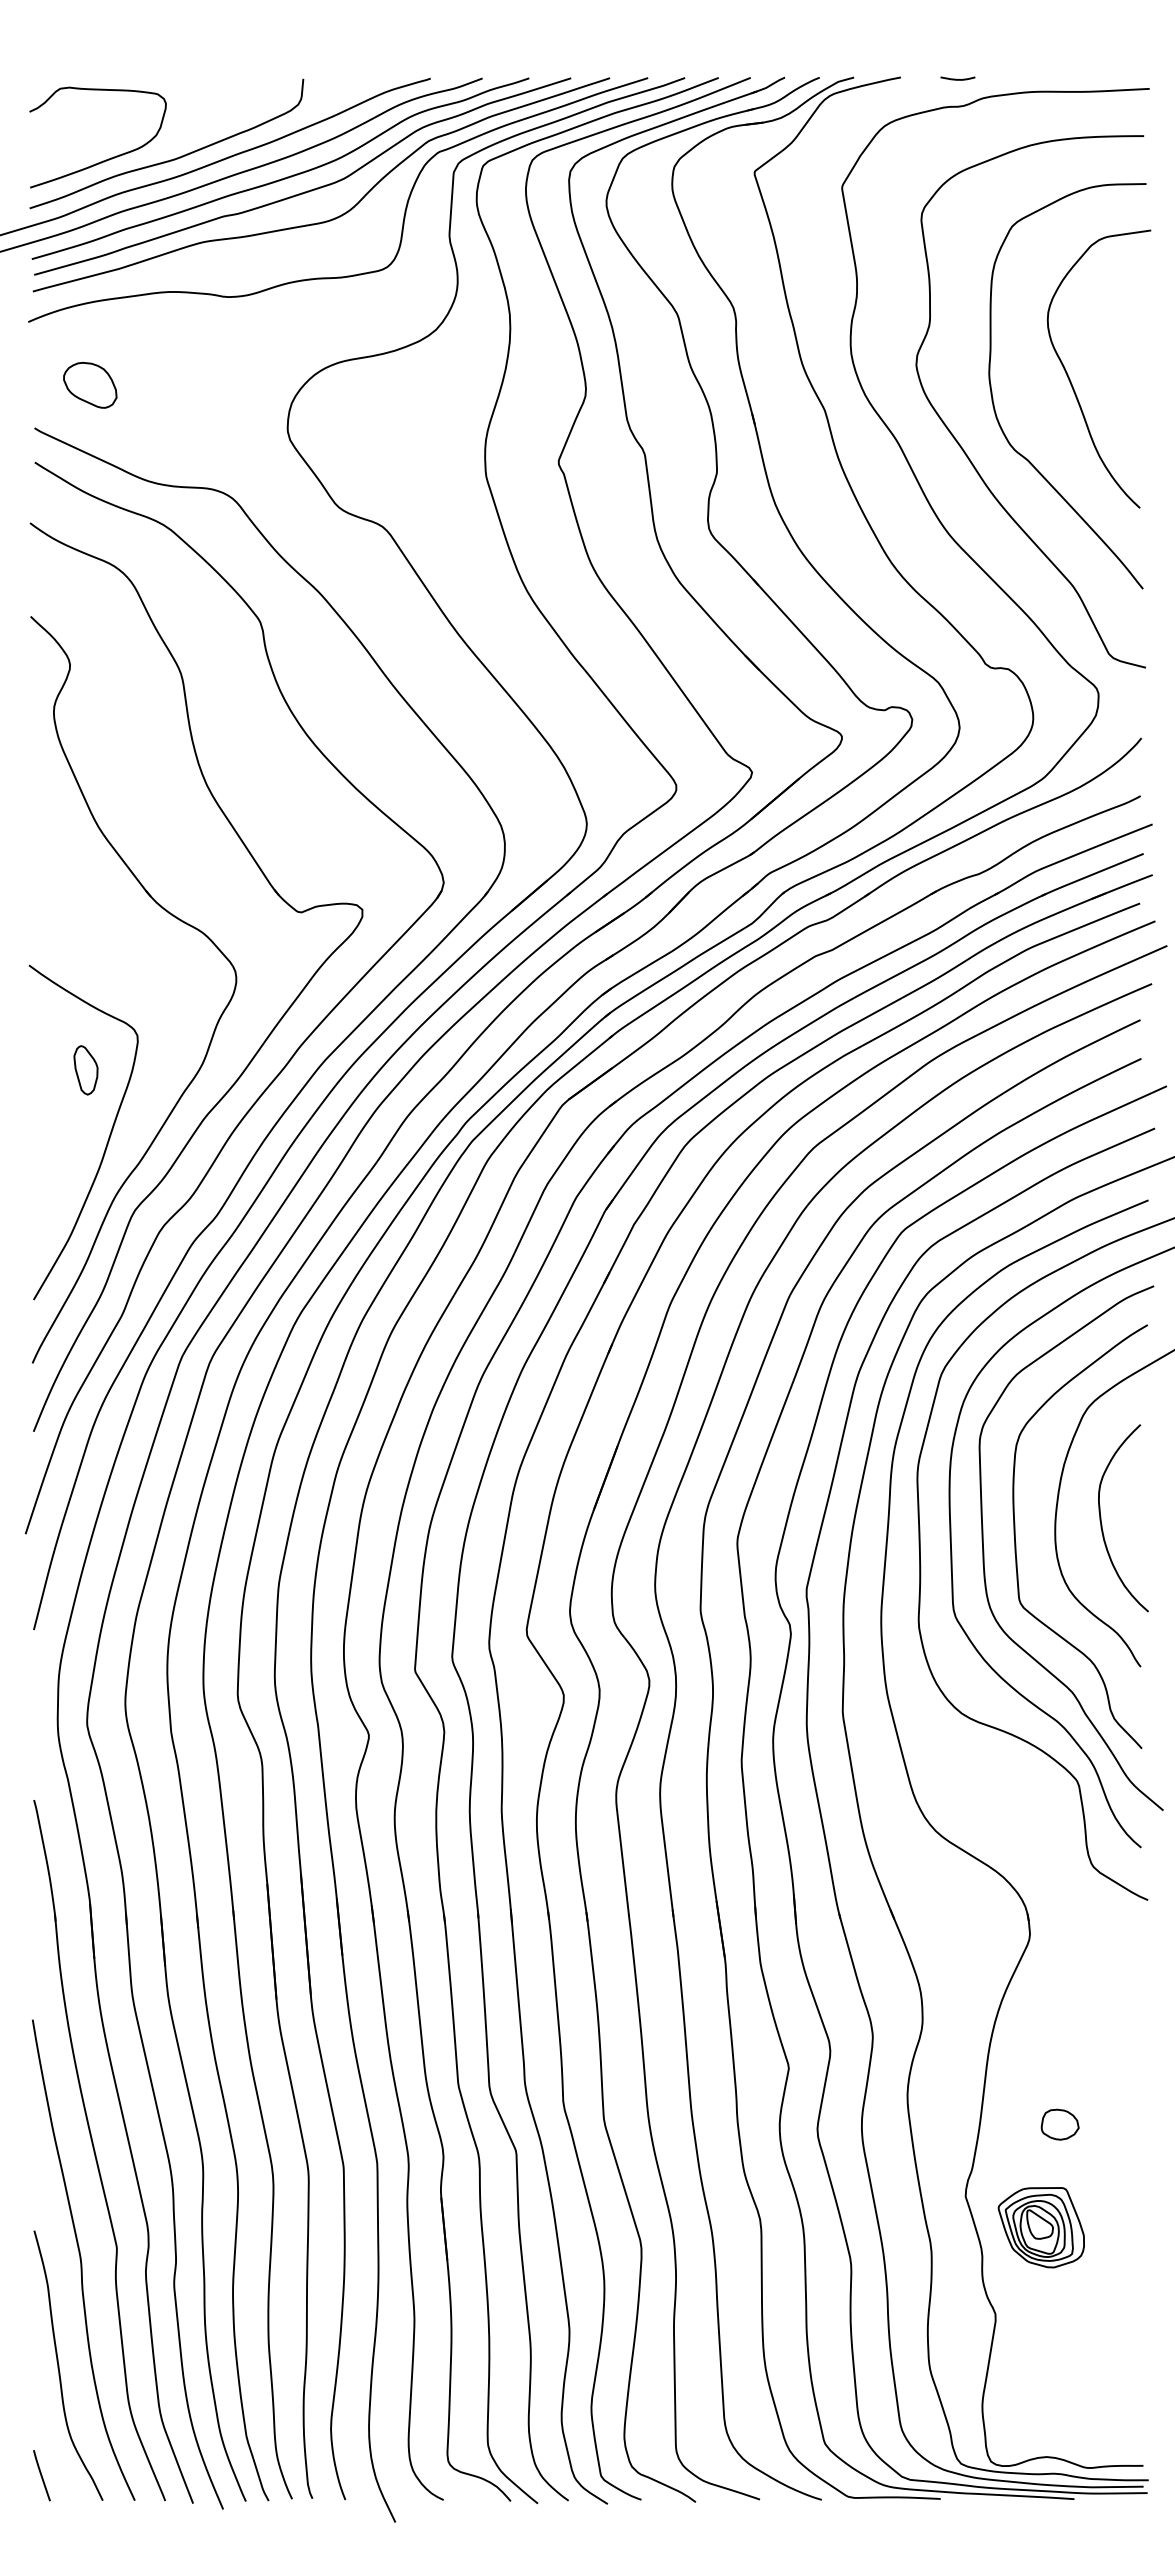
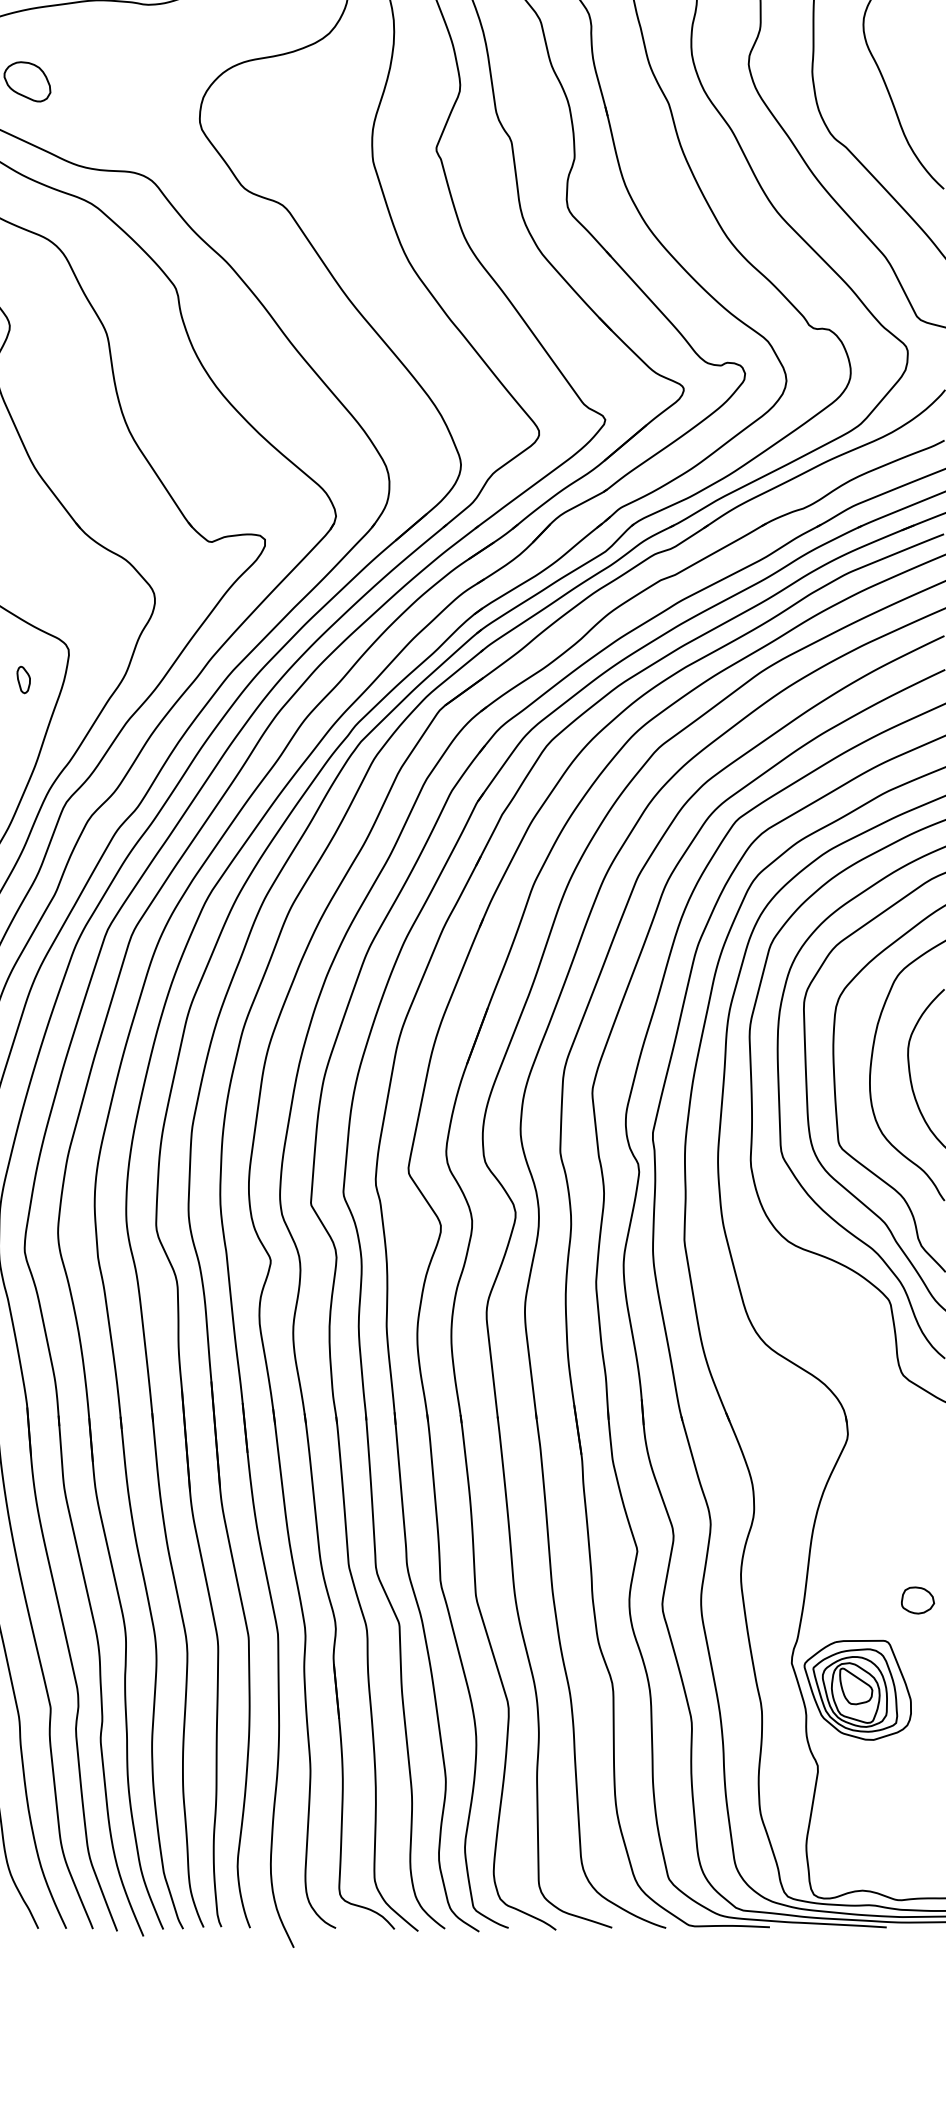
part: (85, 1070) -> (23, 680), size x0.62
part: (1059, 2124) -> (917, 1600), moved
part: (1041, 2227) -> (857, 1690), size x1.43

